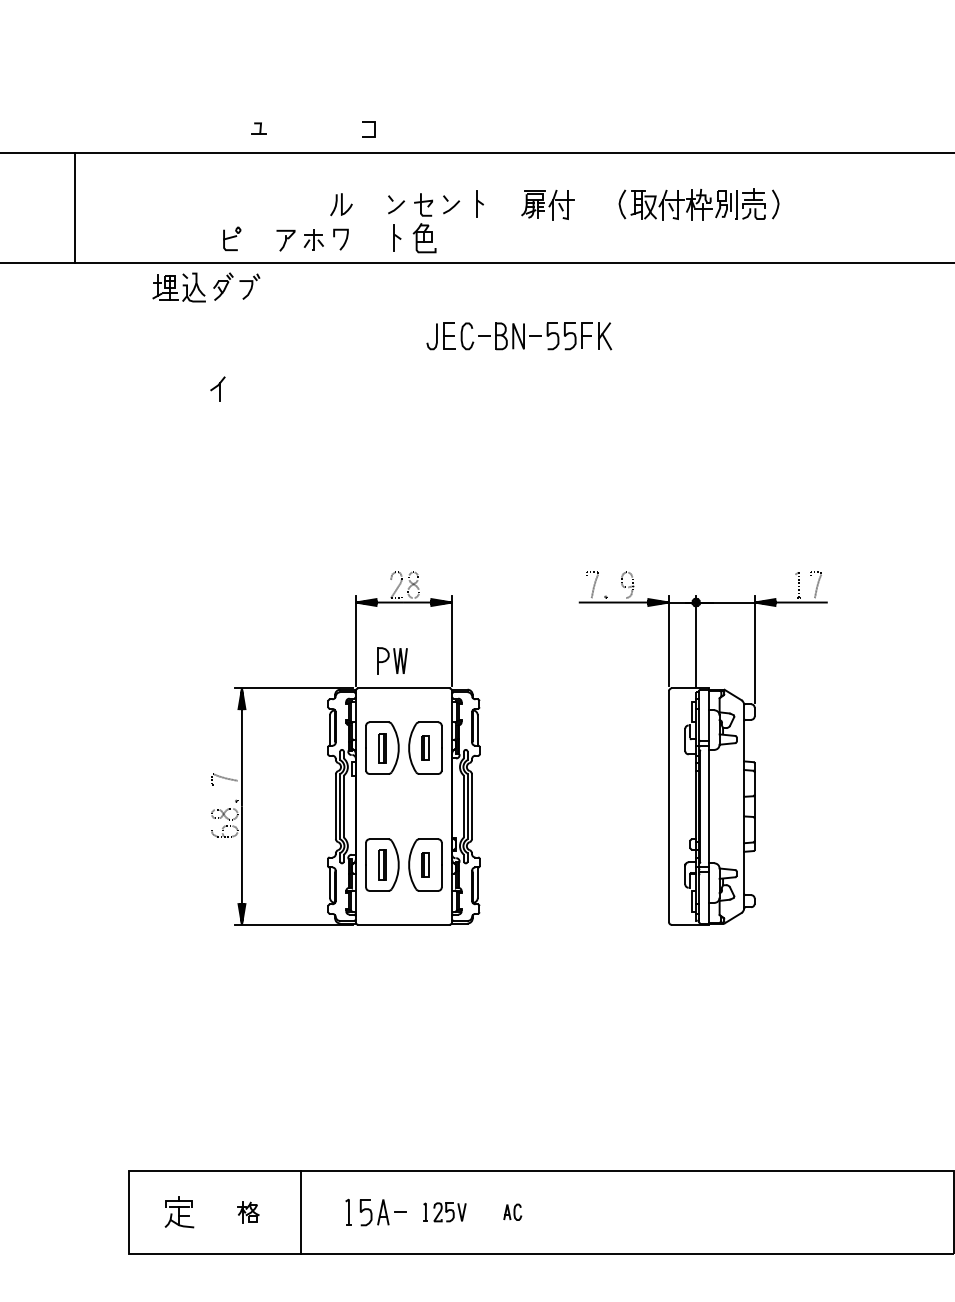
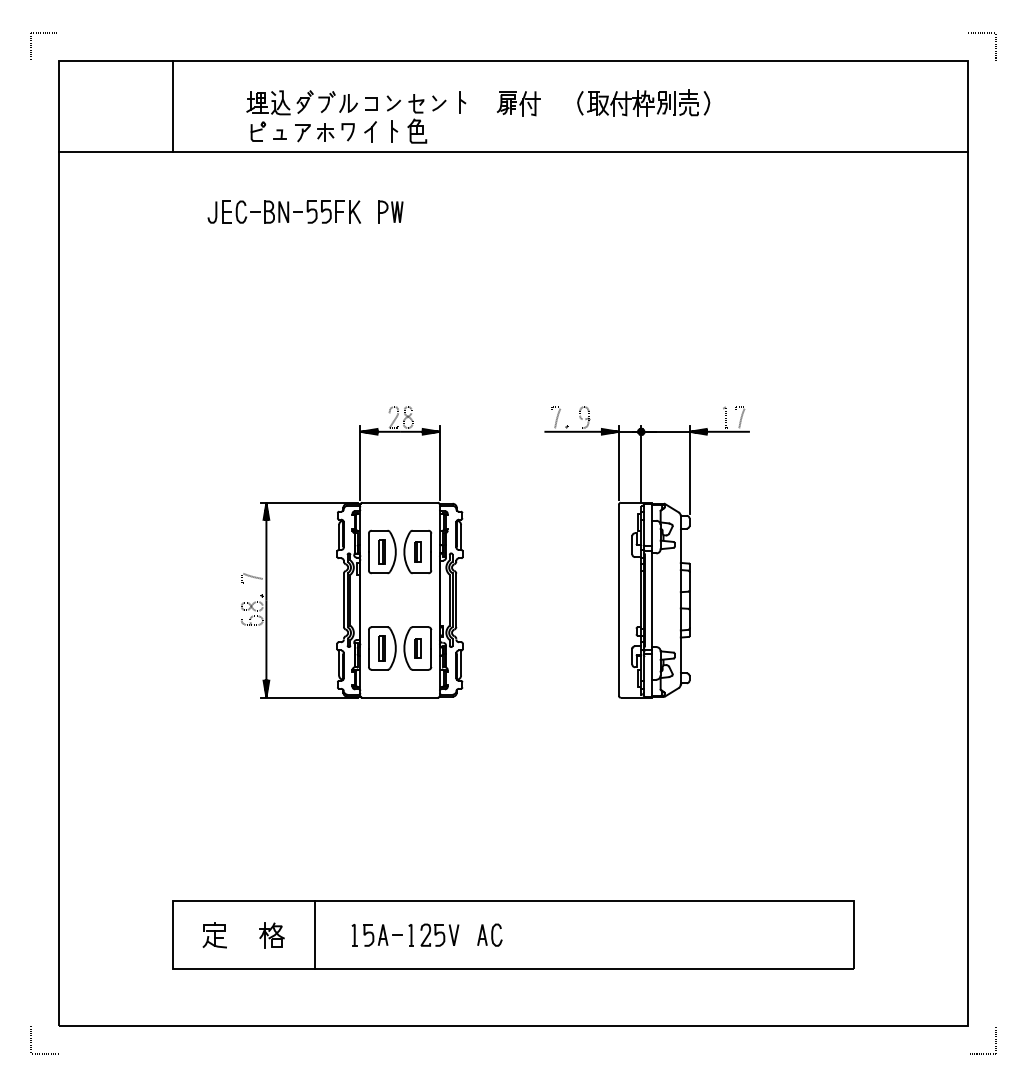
line: (369, 123) -> (371, 98), moved
part: (257, 128) -> (279, 134), moved
line: (74, 207) -> (172, 105), moved
part: (205, 287) -> (290, 102), moved
part: (518, 335) -> (283, 211), moved
part: (217, 388) -> (370, 131), moved
part: (392, 660) -> (390, 211), moved
part: (444, 1211) -> (433, 934), size x1.43
part: (512, 1211) -> (489, 934), size x1.67
part: (248, 1212) -> (271, 935), size x1.43

